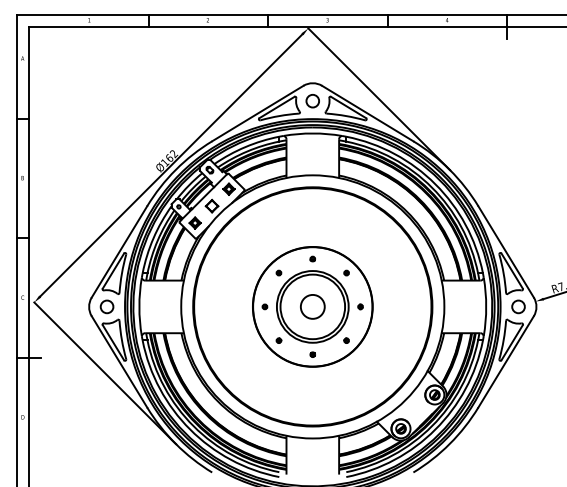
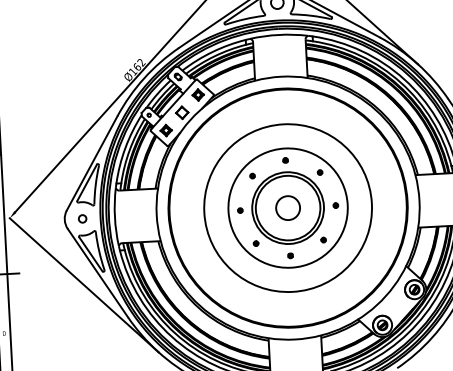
circle: (106, 306) -> (82, 218), size x0.6
circle: (312, 306) -> (287, 207), size x1.4

